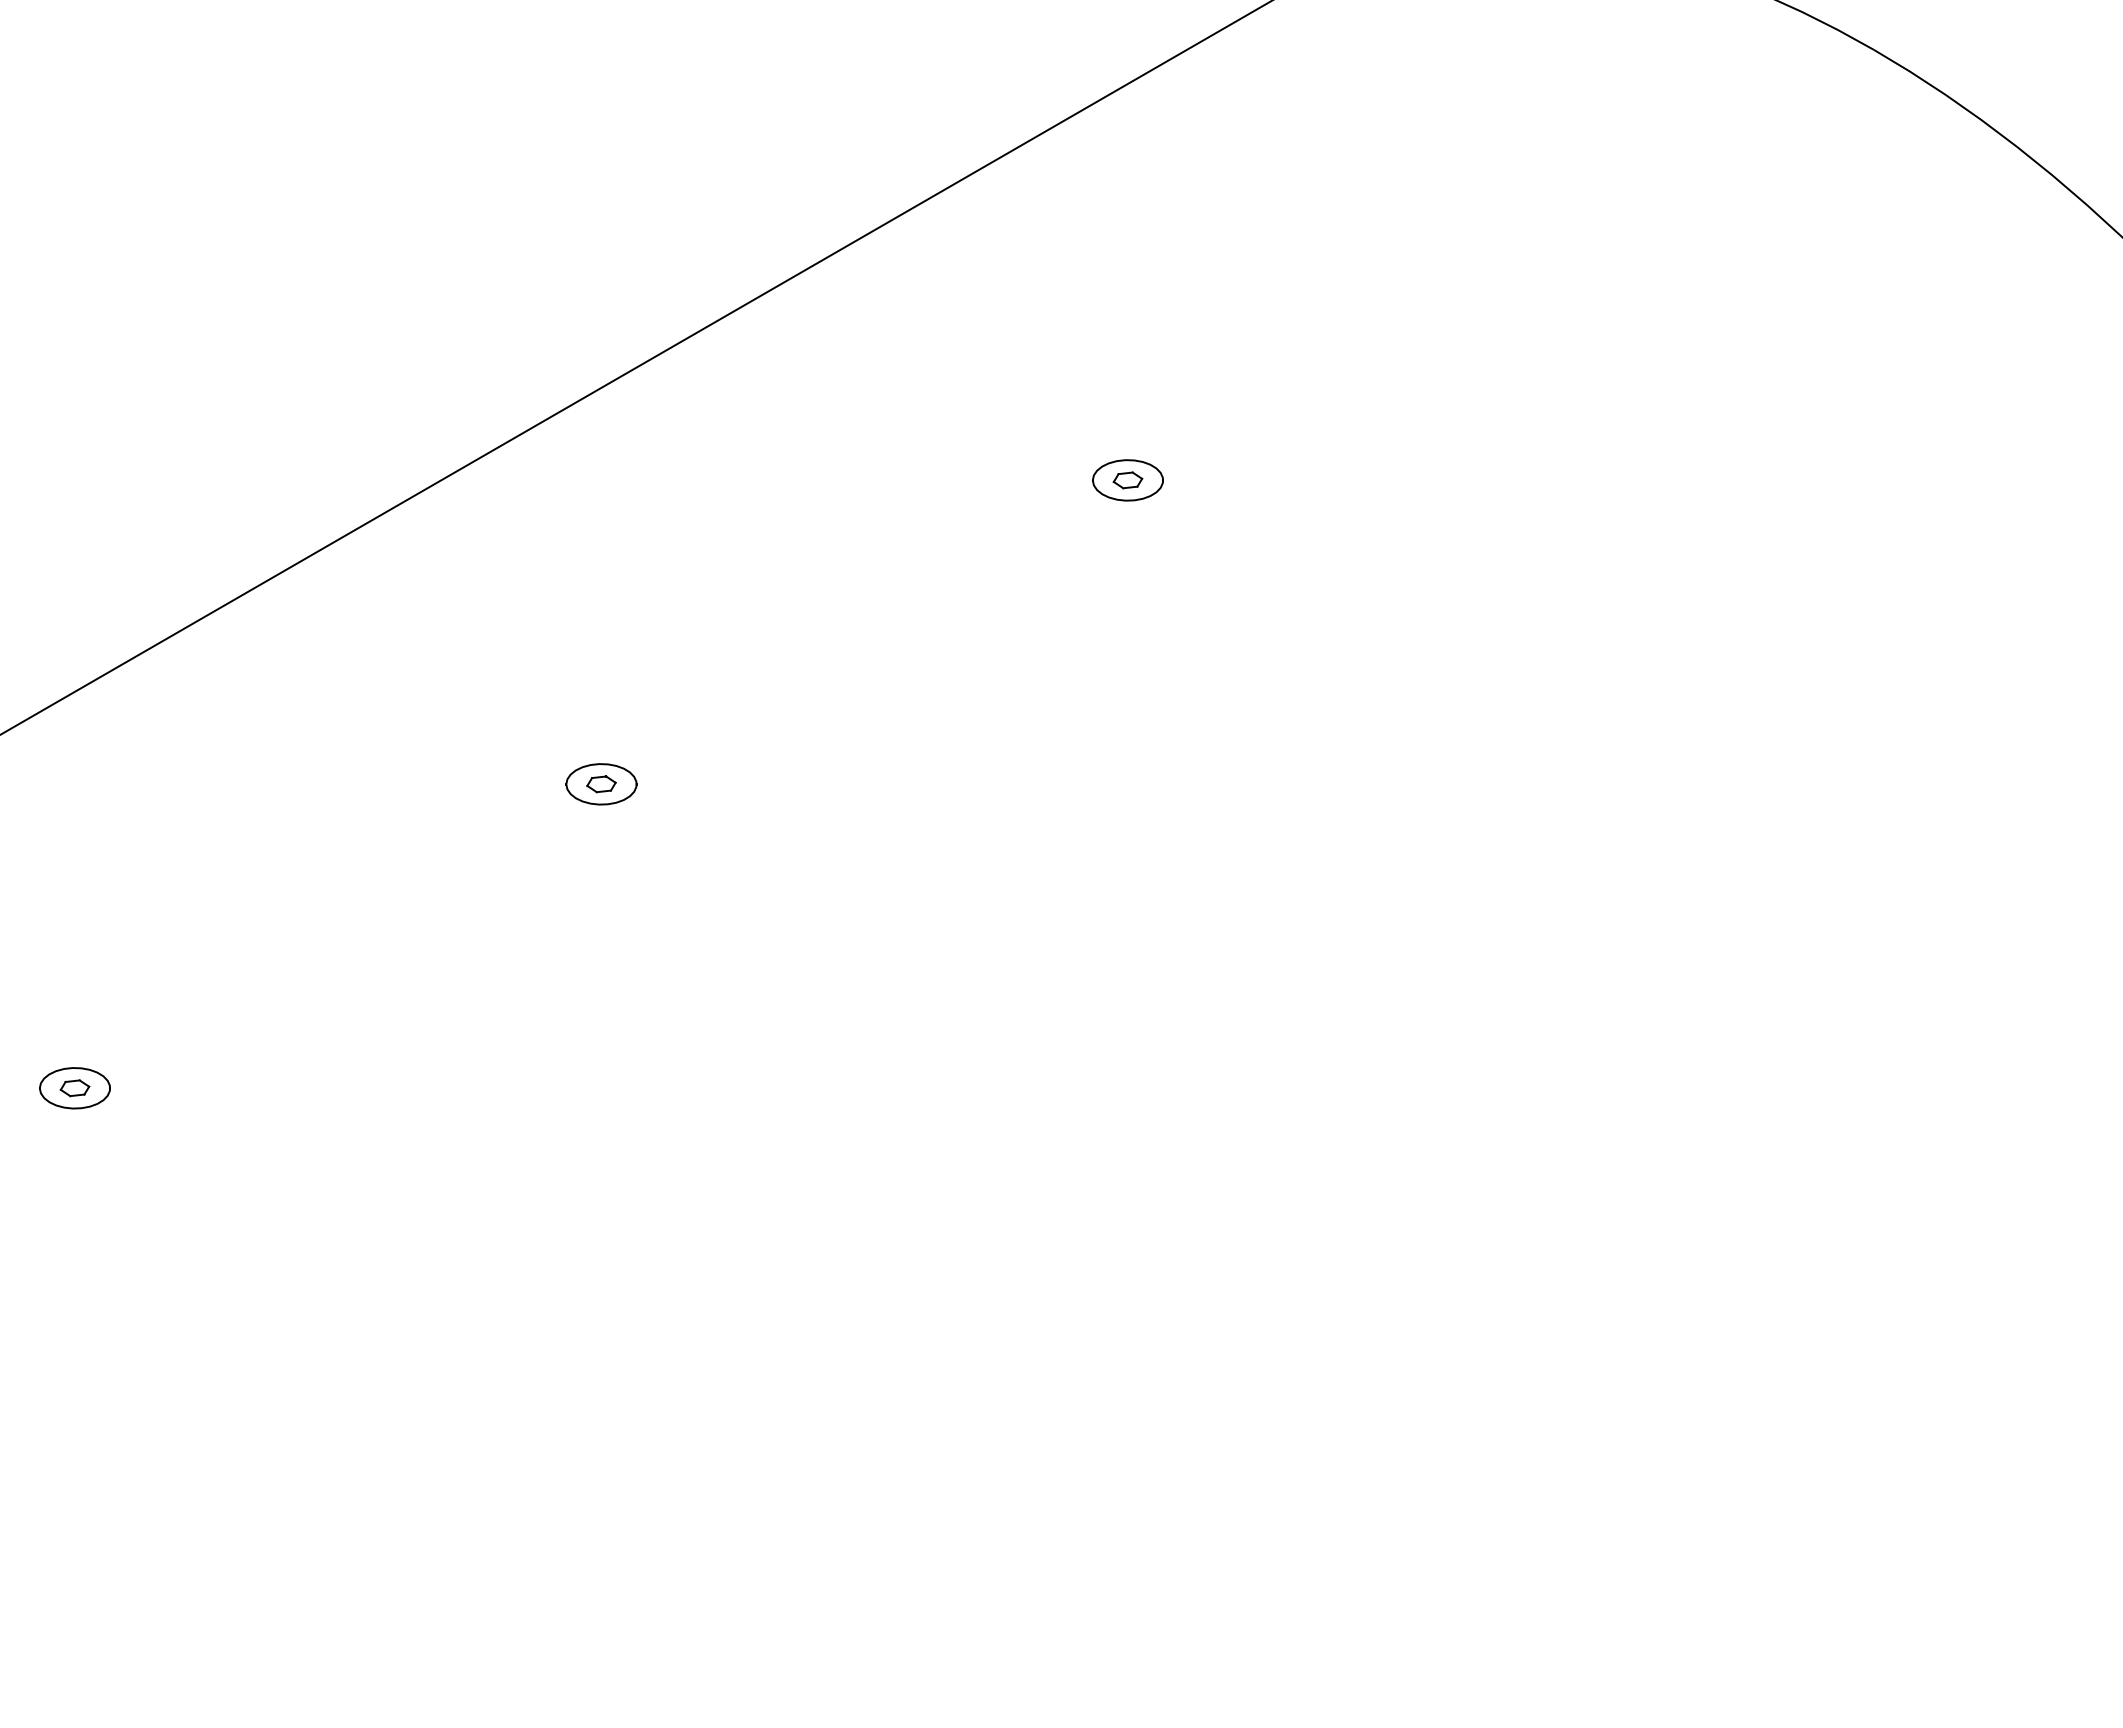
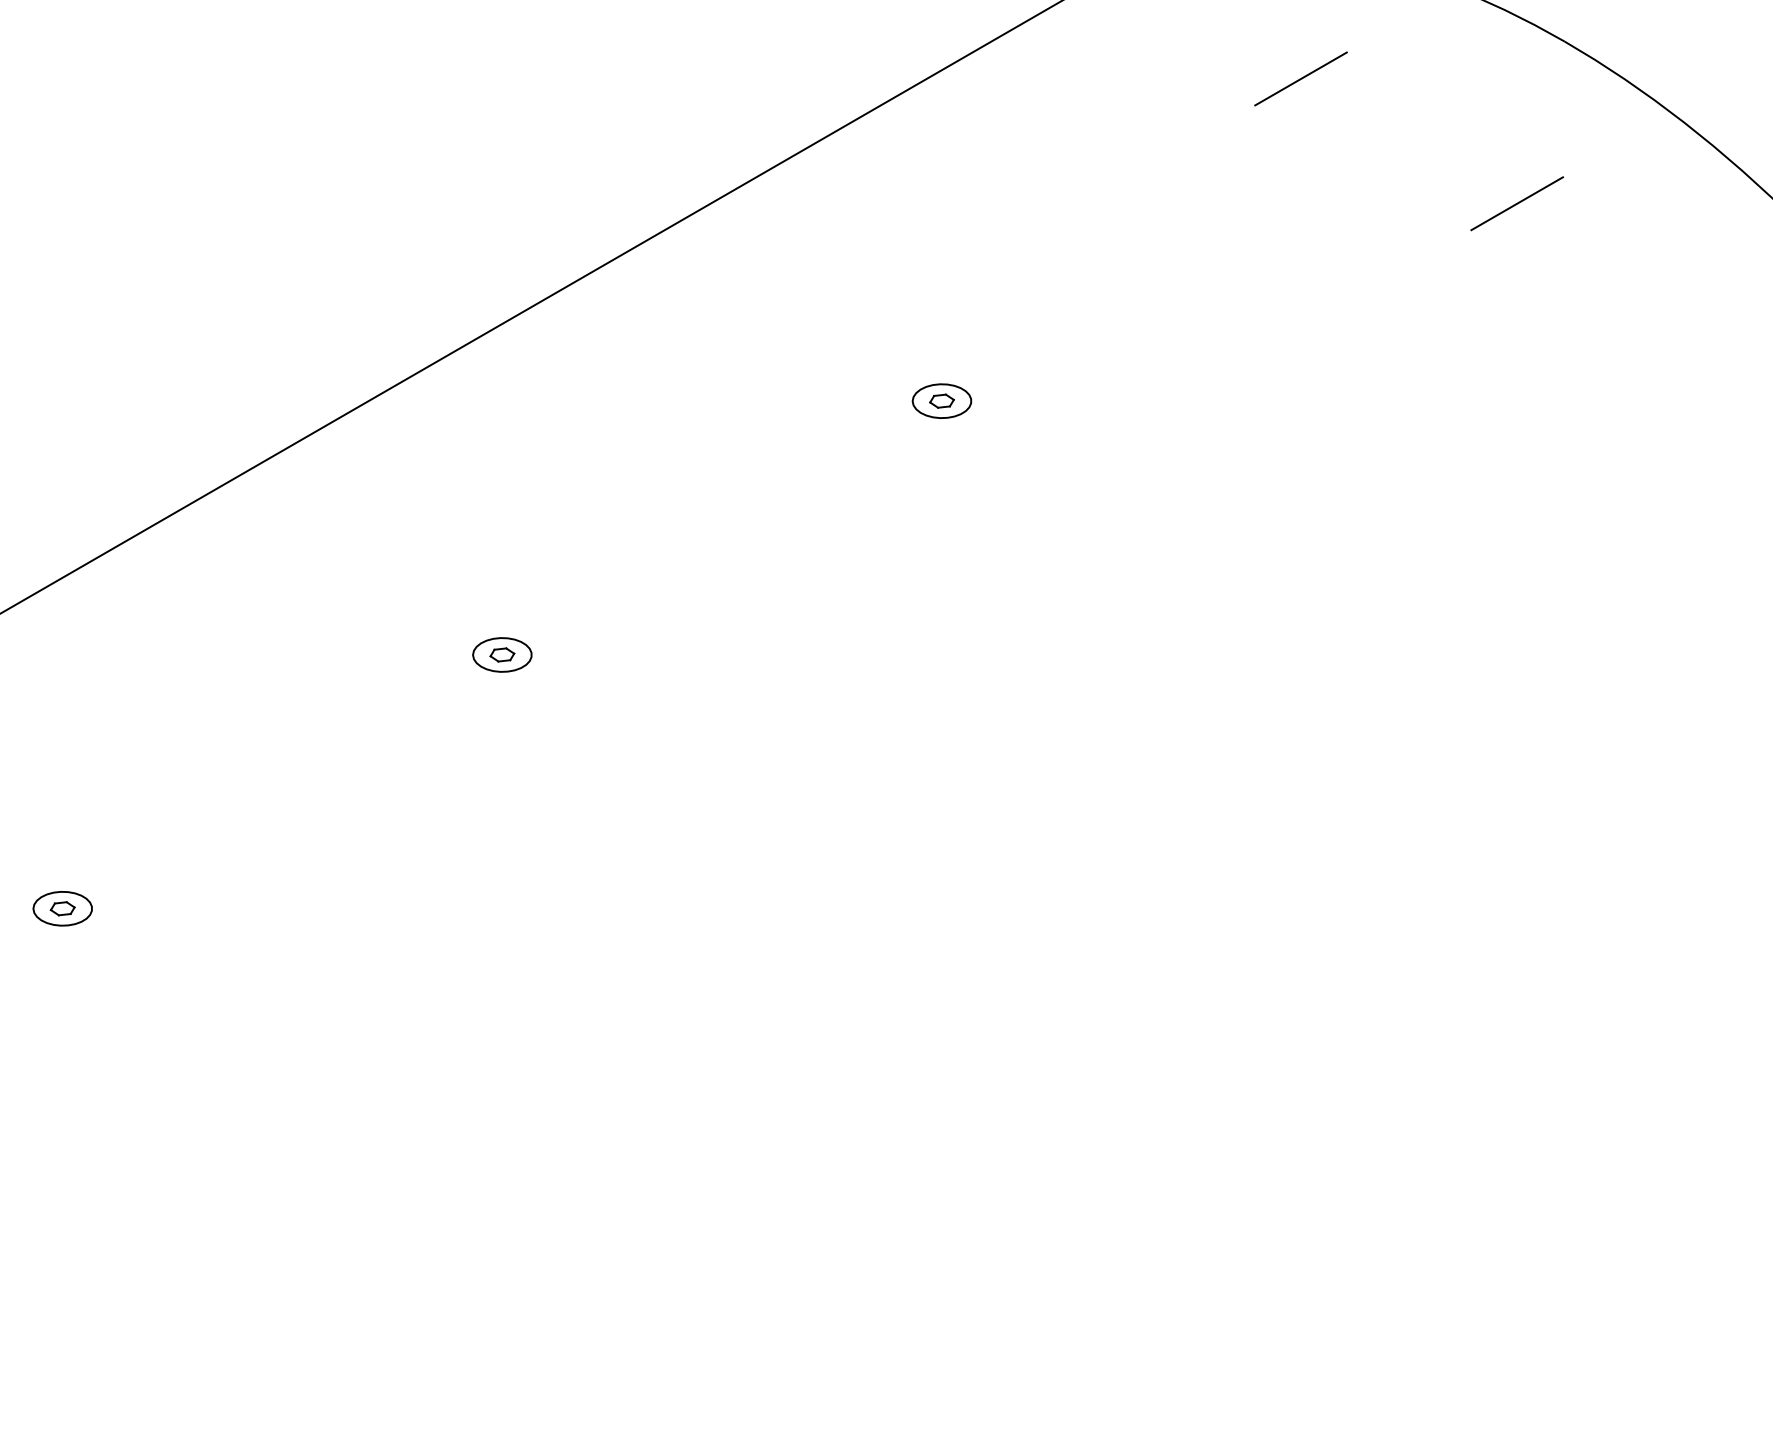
line: (1557, 94) -> (1300, 78), added
line: (1816, 243) -> (1516, 203), added

